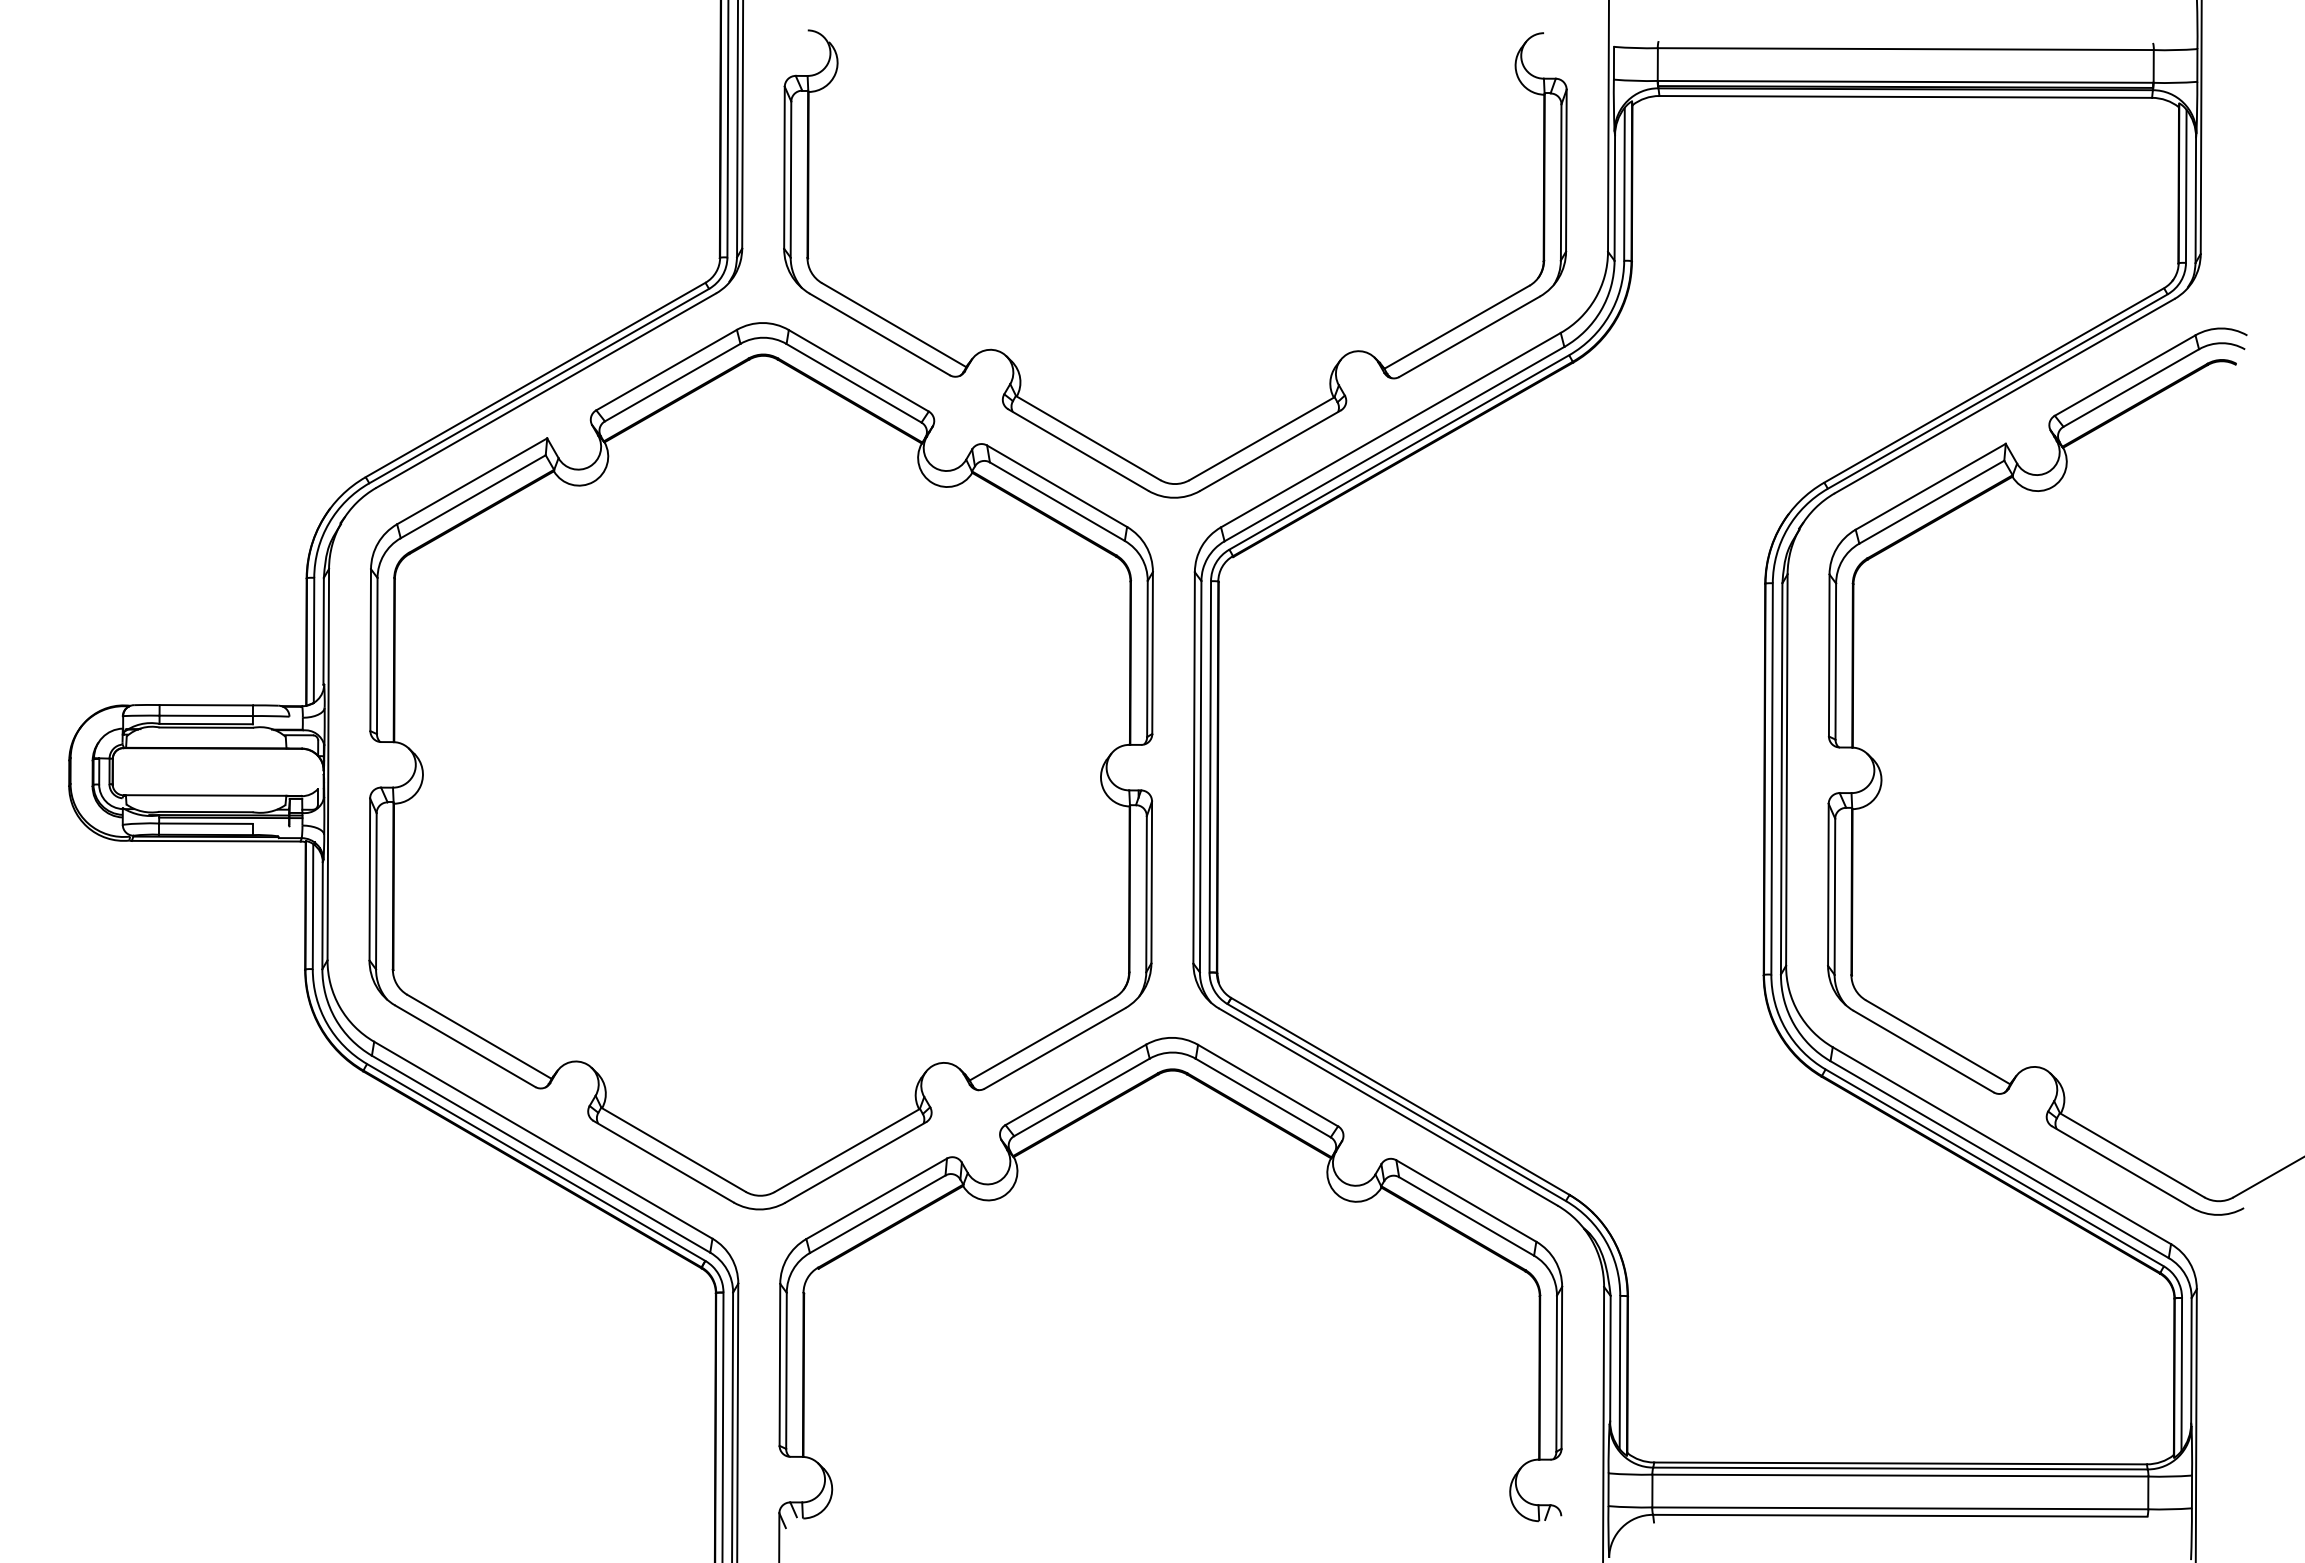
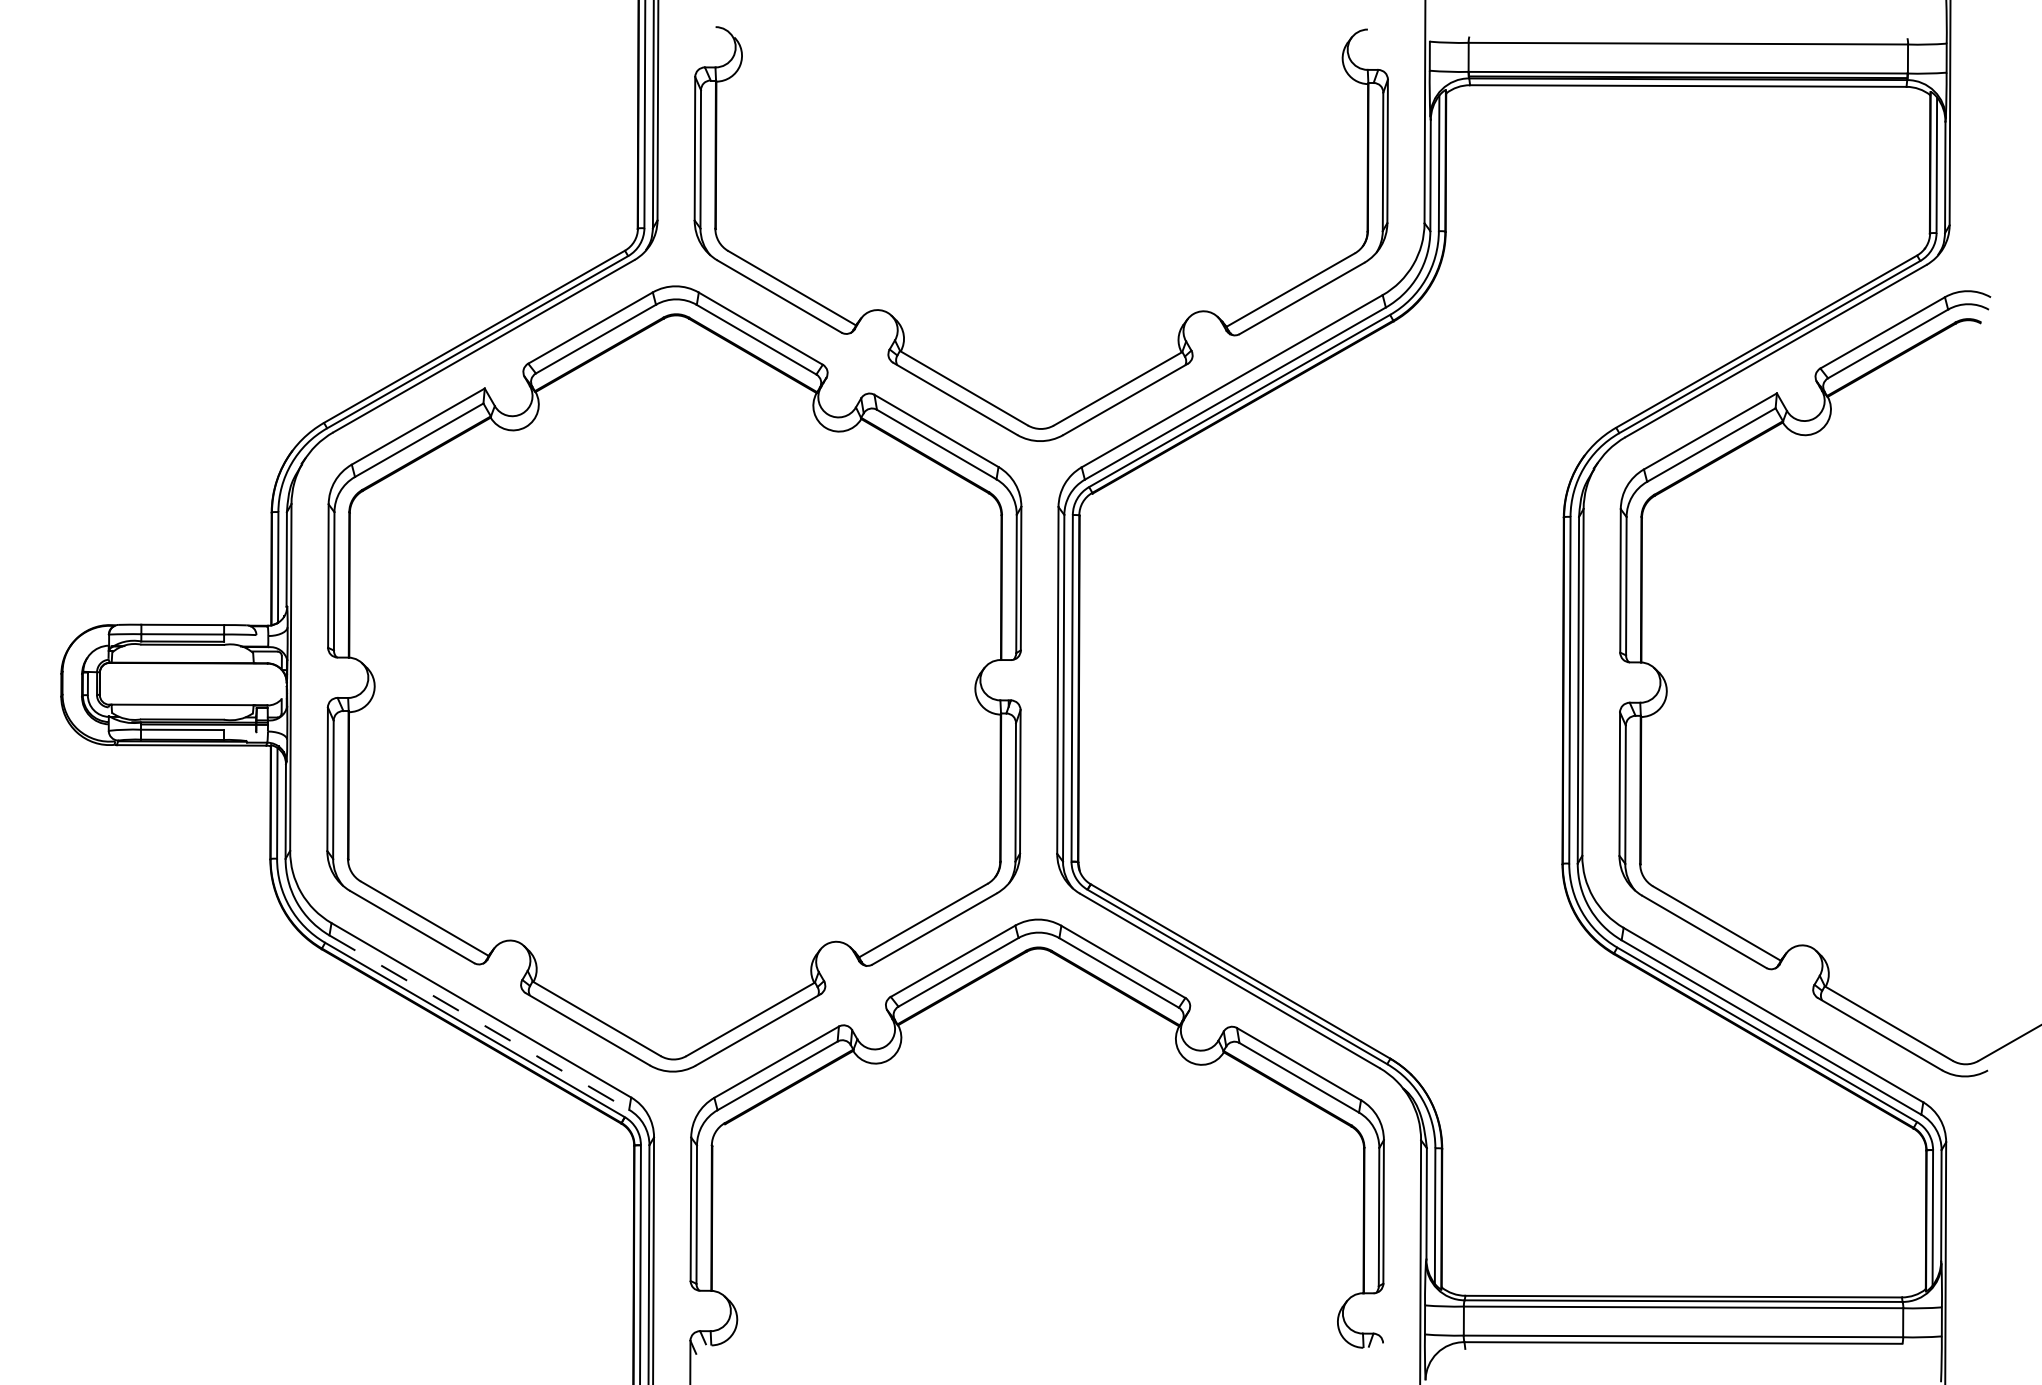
line: (541, 1154) -> (479, 1022), solid -> dashed

